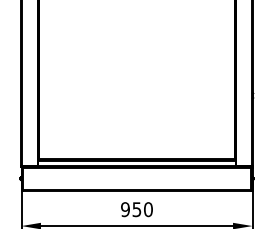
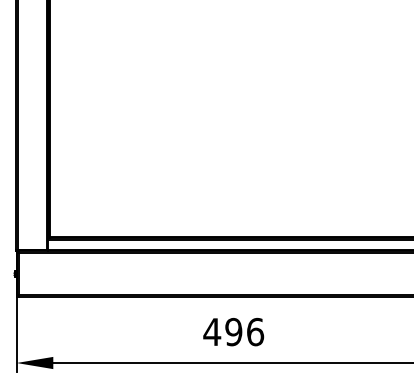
text: (136, 209) -> (232, 331), 950 -> 496

